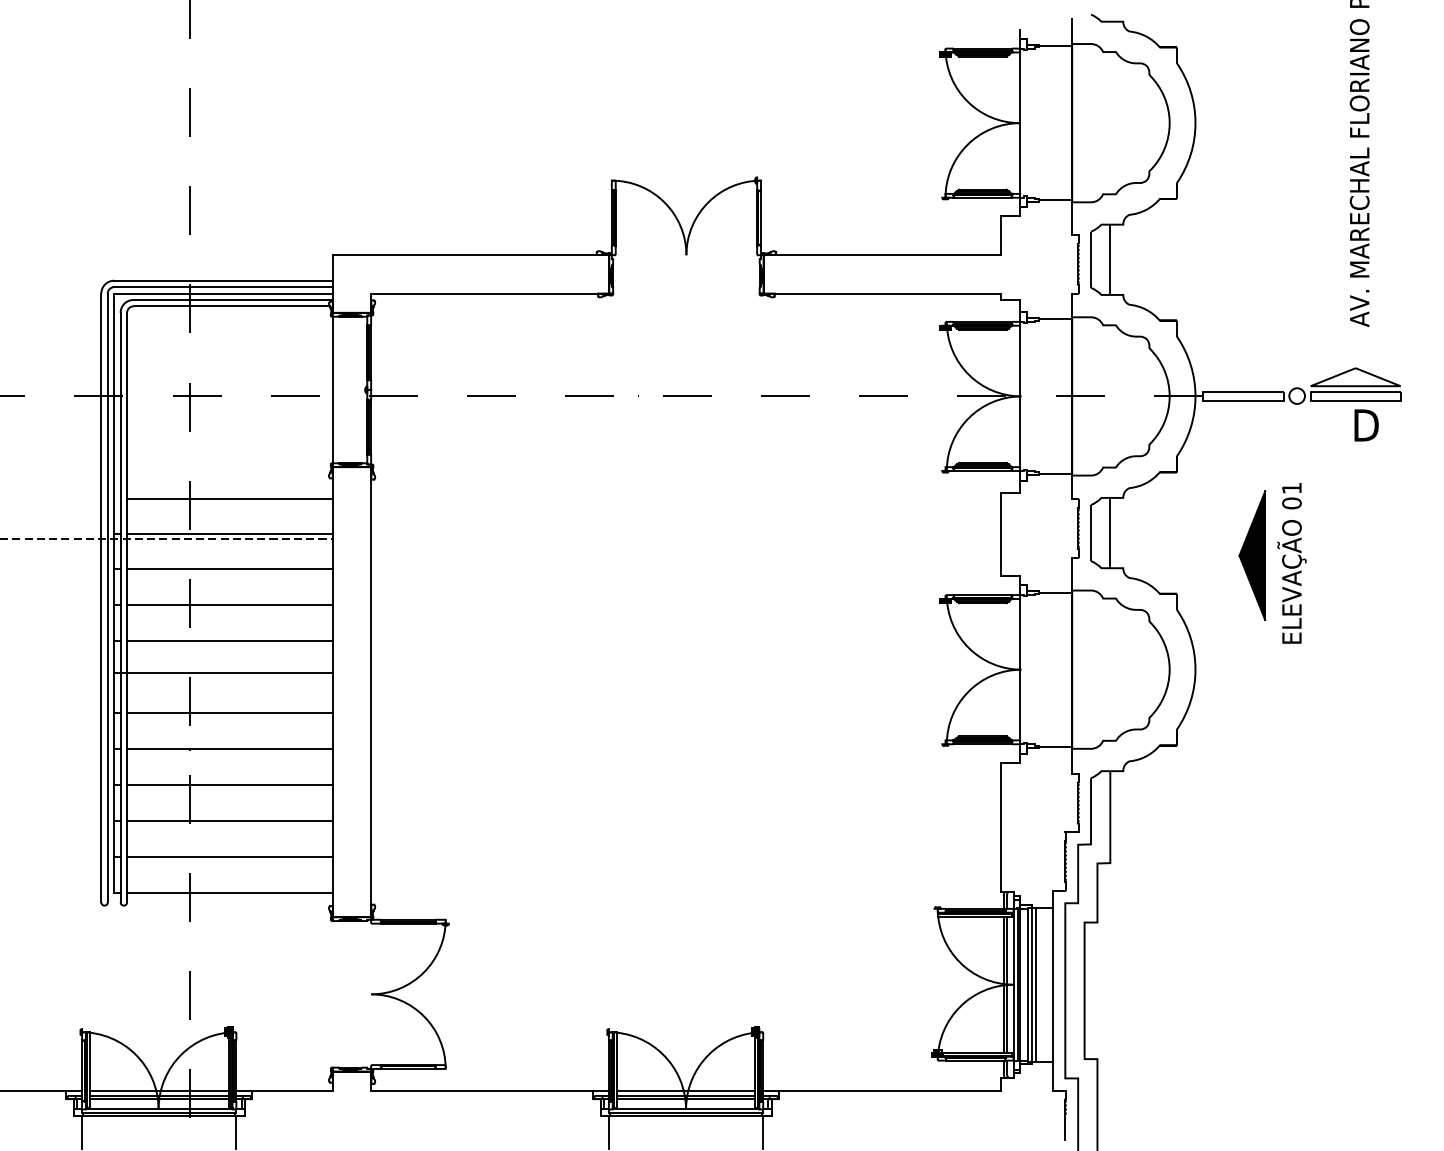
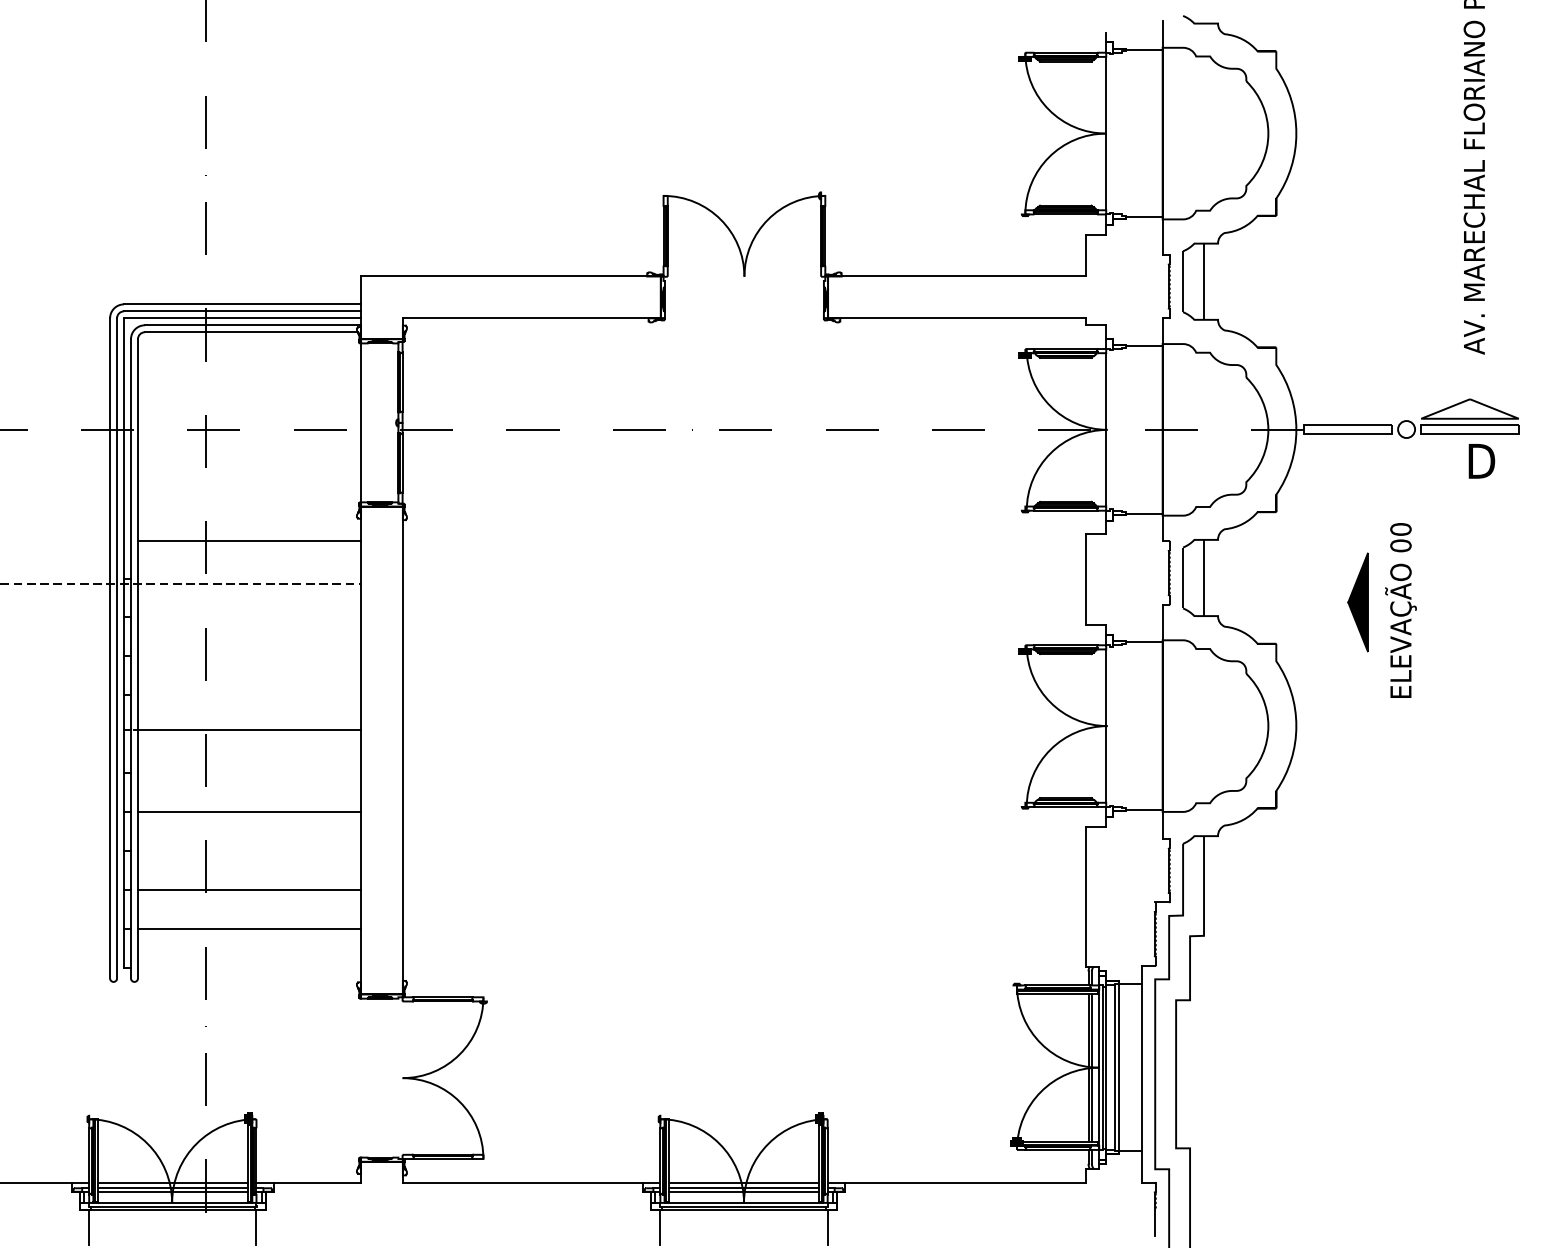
text: (1291, 488) -> (1400, 529), 01 -> 00
line: (229, 534) -> (249, 579), removed
part: (1252, 555) -> (1358, 602), size x0.7
line: (229, 568) -> (249, 616), removed
line: (229, 604) -> (249, 655), removed
line: (229, 640) -> (249, 694), removed
line: (229, 712) -> (249, 772), removed
line: (229, 784) -> (249, 850), removed
line: (229, 892) -> (249, 967), removed
line: (1036, 984) -> (1123, 1067), removed

